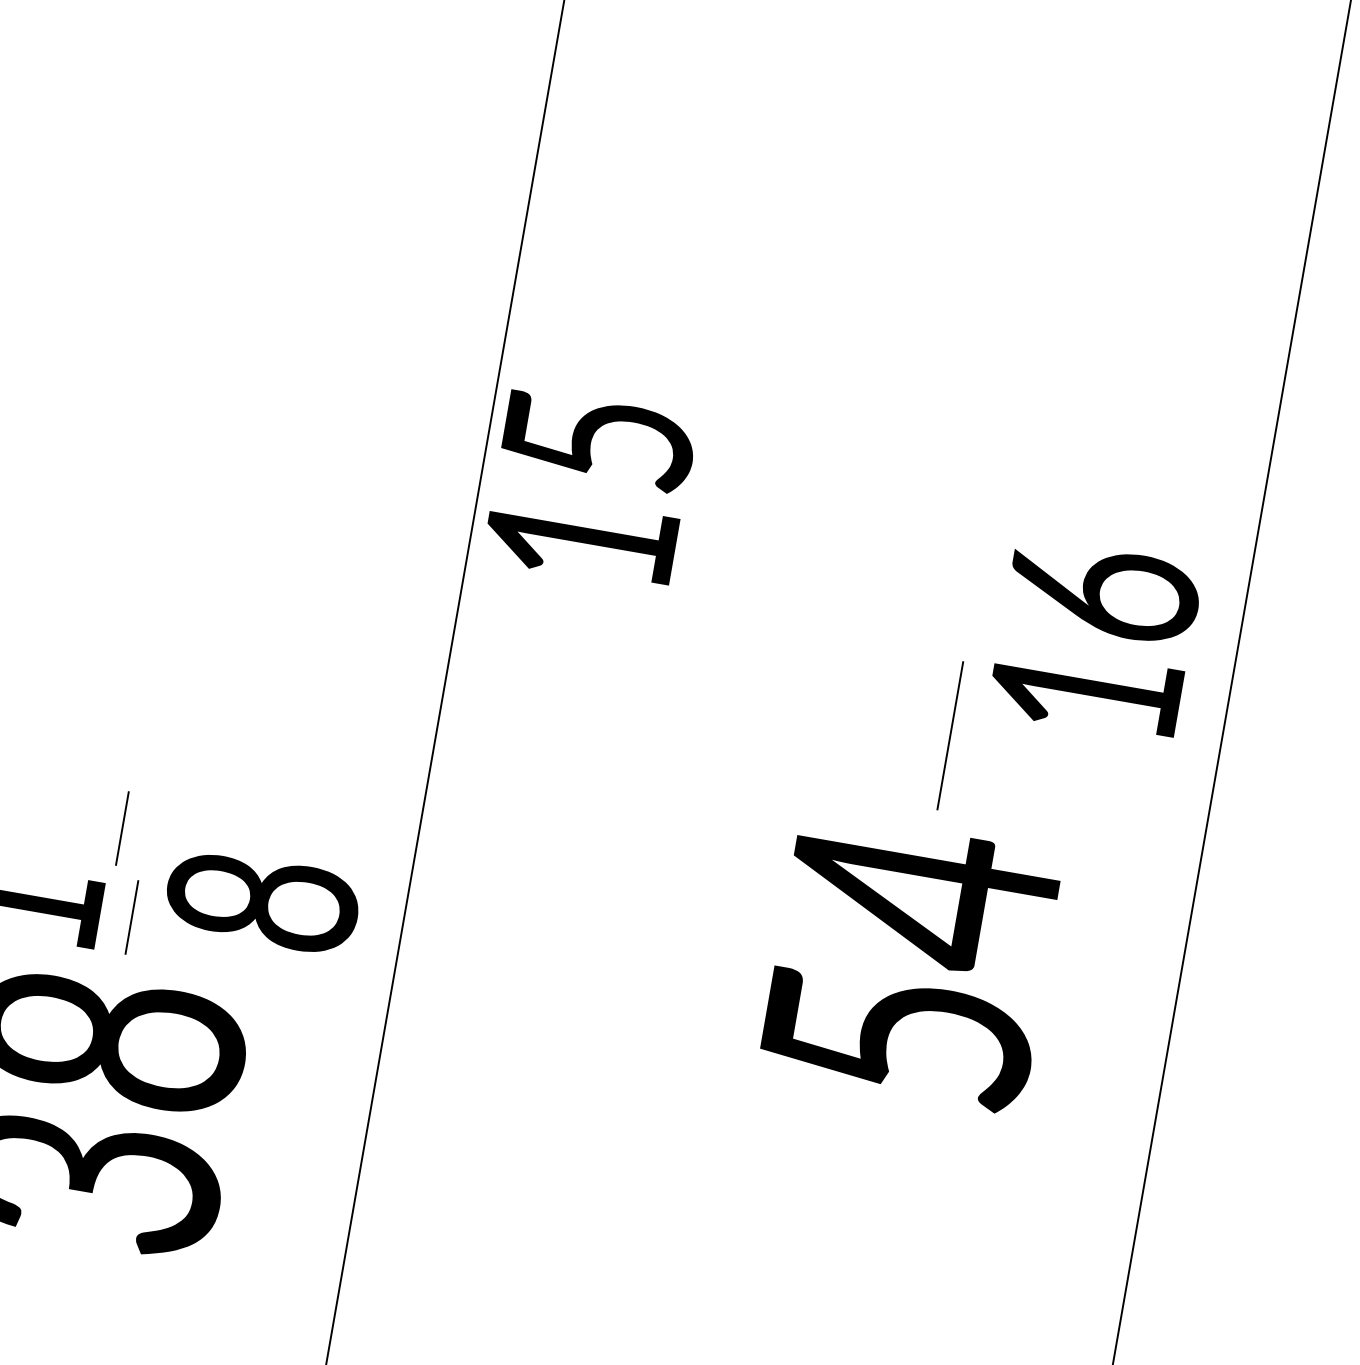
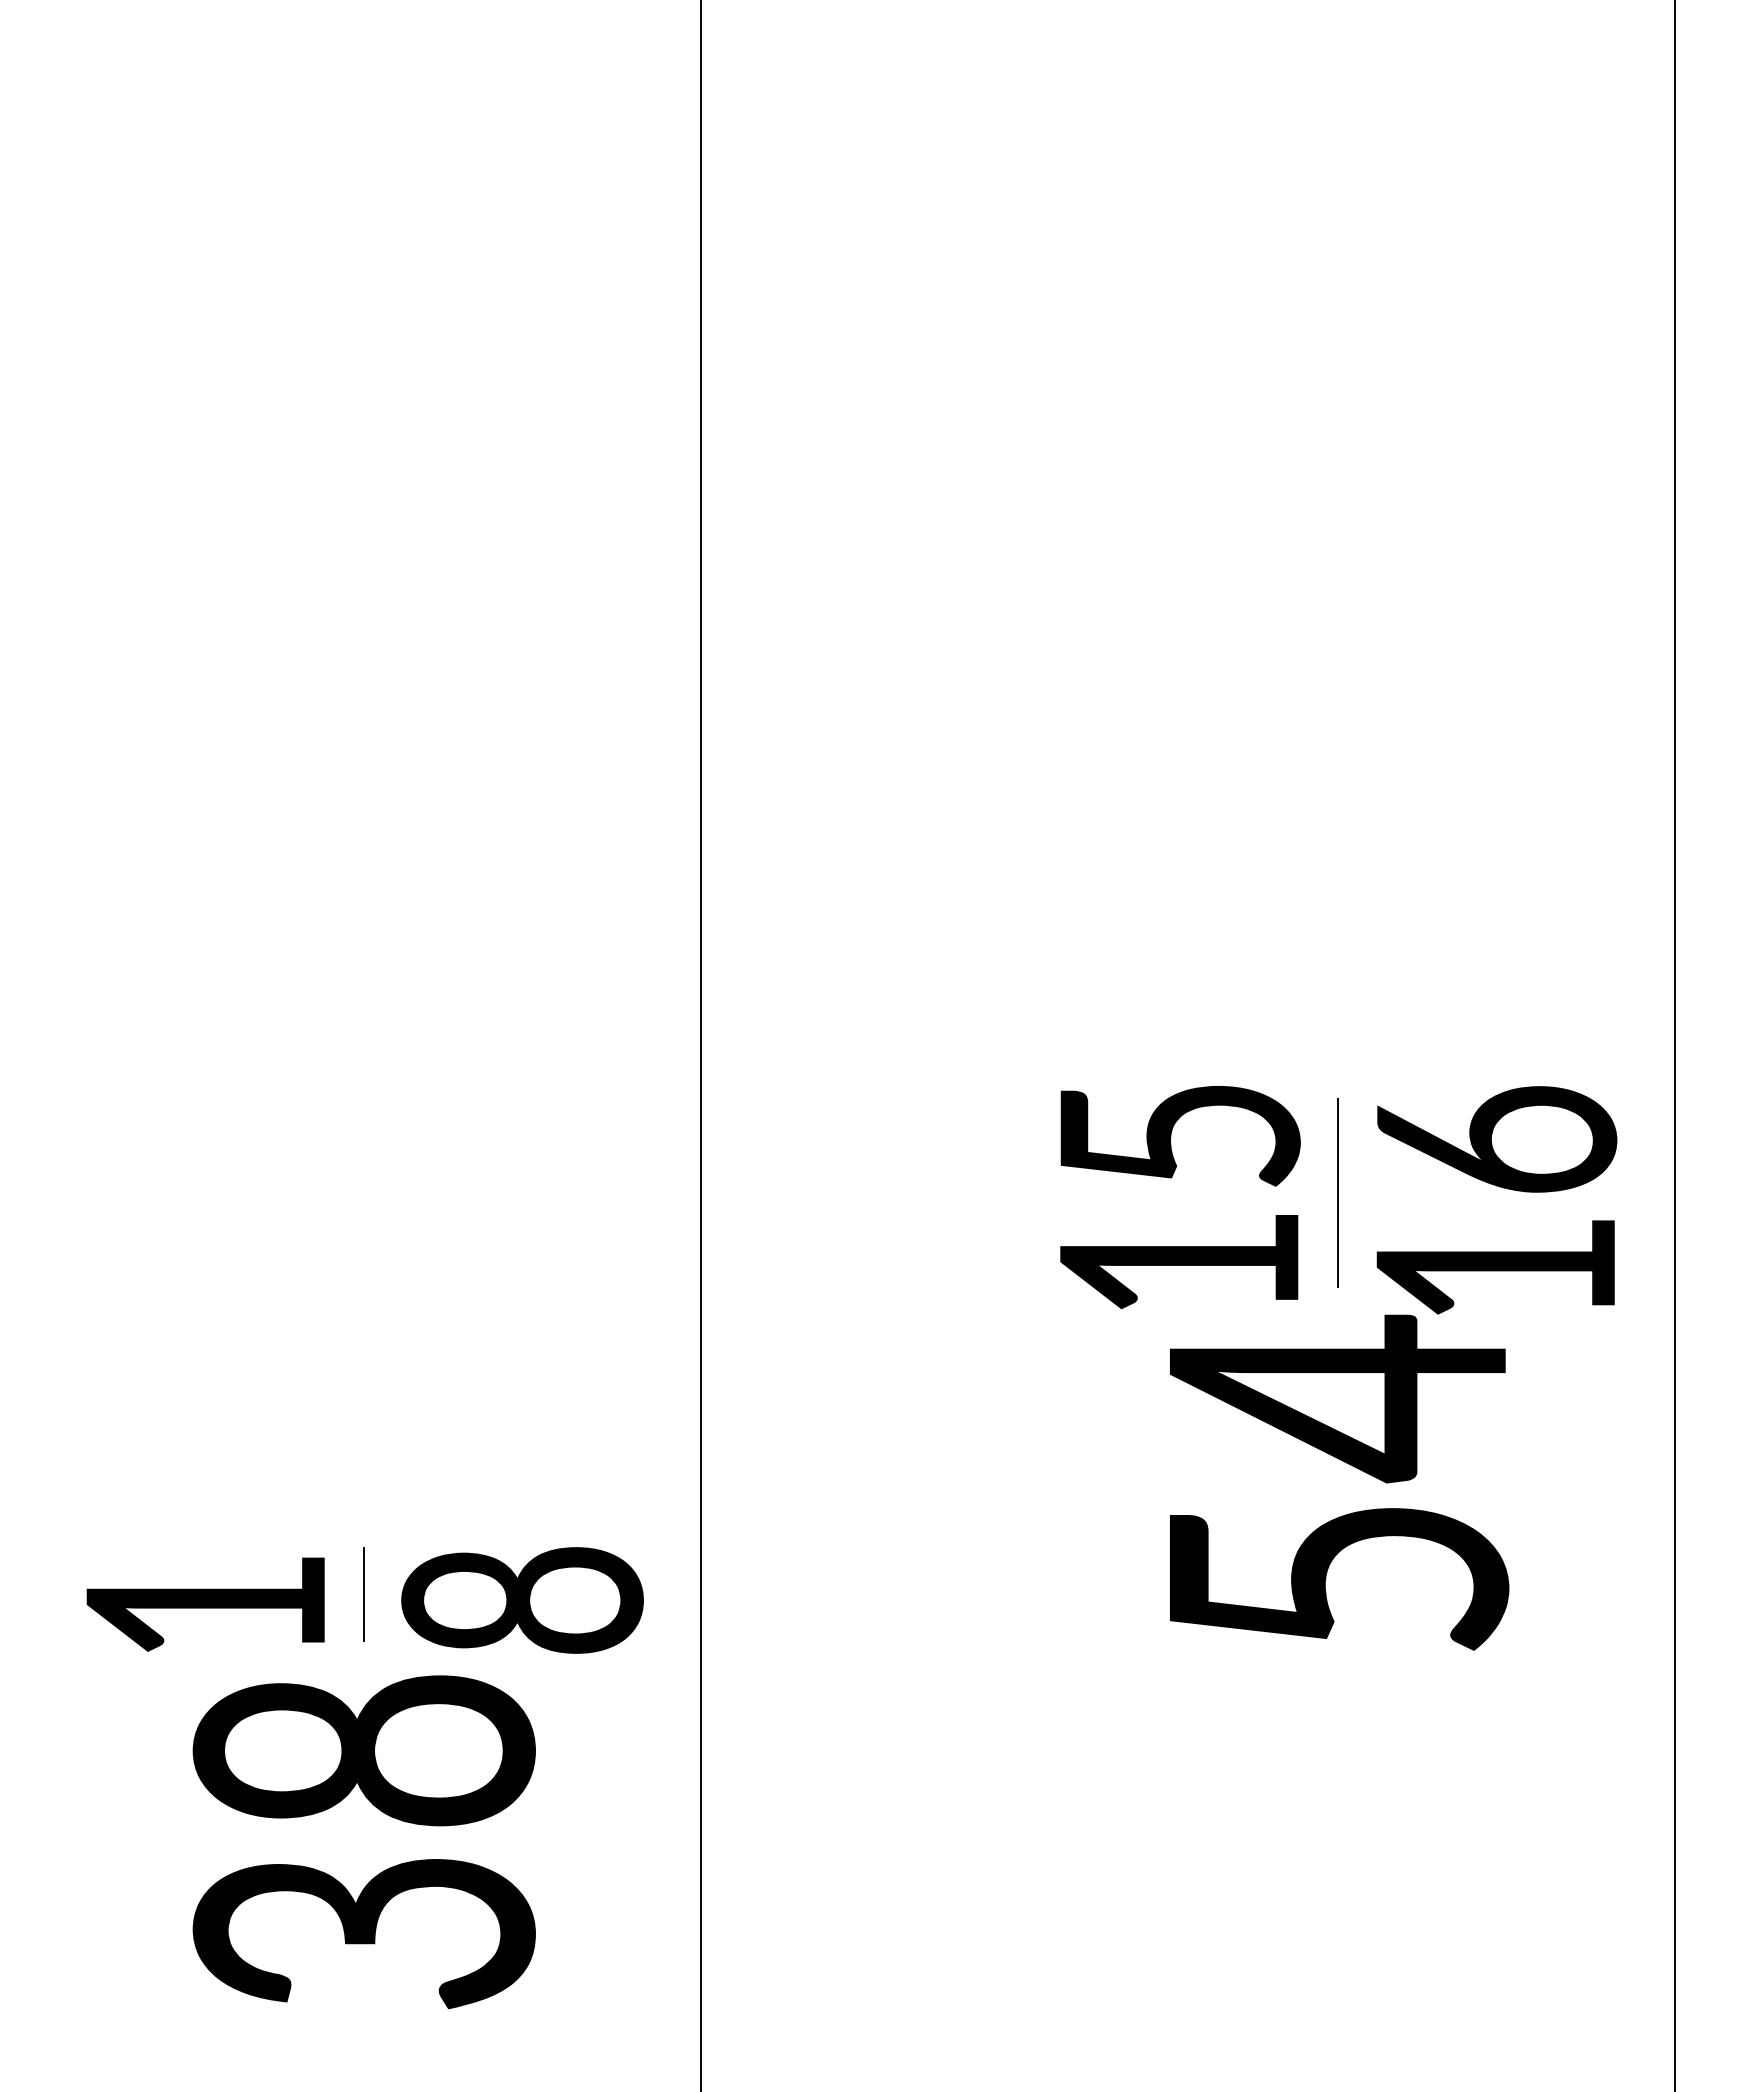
text: (590, 489) -> (1180, 1197), moved
text: (1095, 639) -> (1496, 1200), moved
line: (121, 828) -> (332, 1486), removed
text: (262, 901) -> (522, 1600), moved

